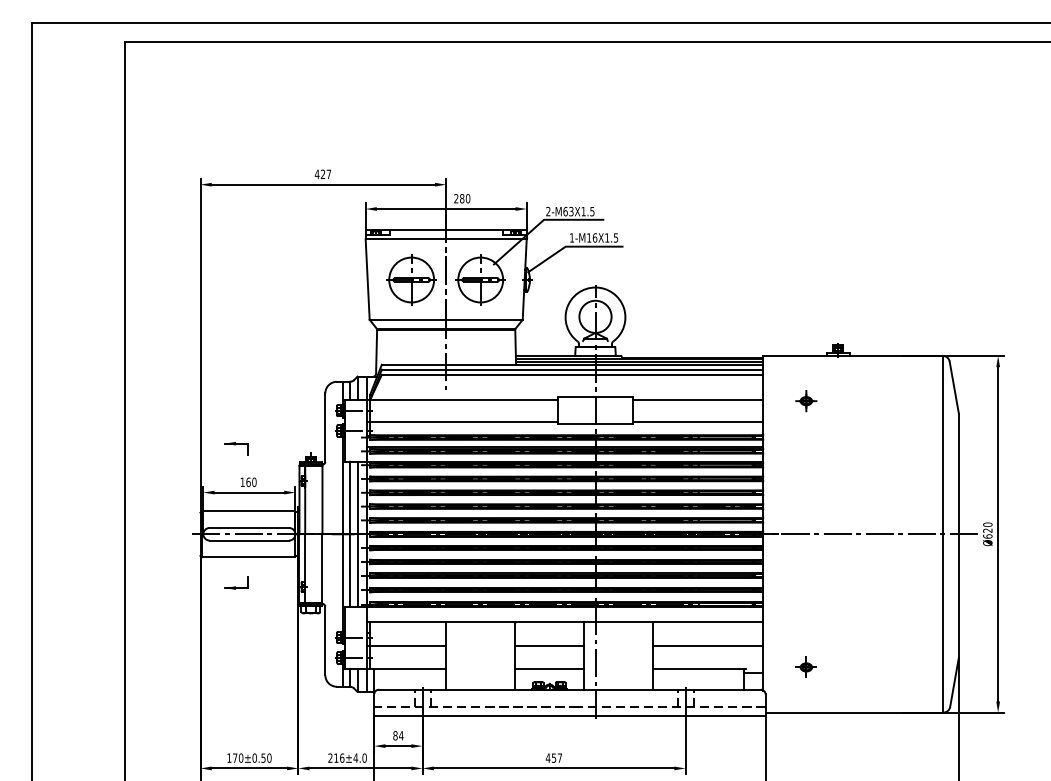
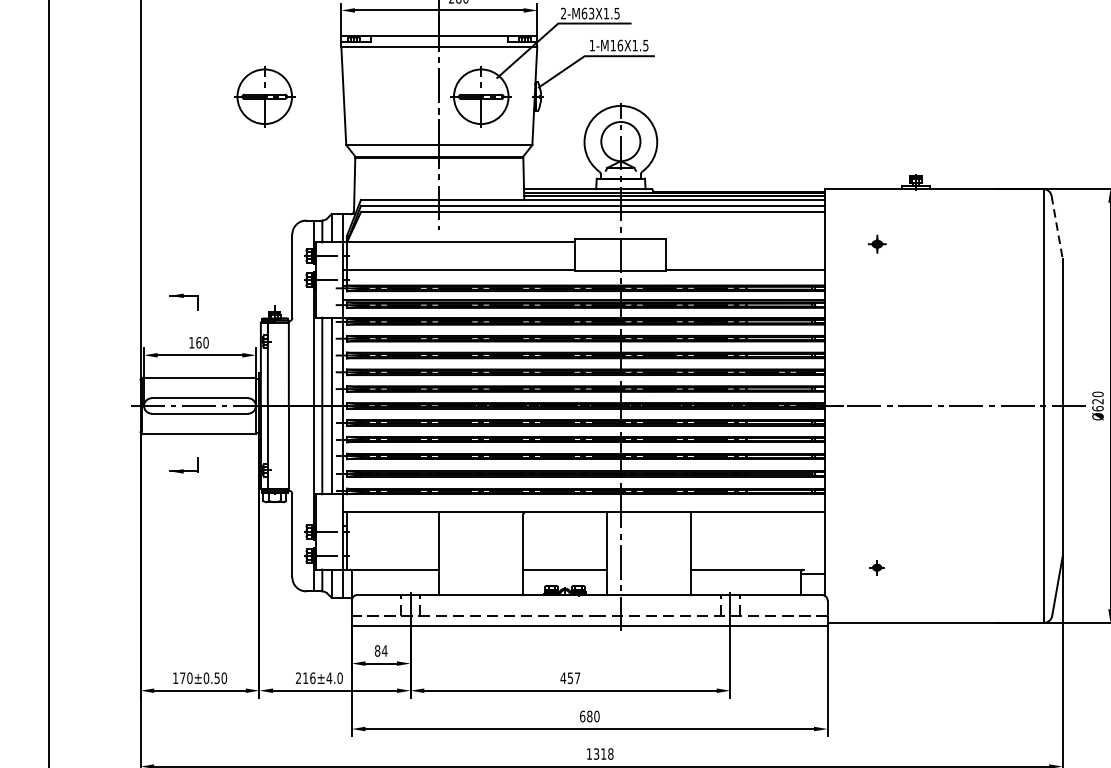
part: (411, 279) -> (264, 96), moved
line: (954, 388) -> (1057, 228), solid -> dashed
line: (697, 399) -> (744, 242), removed
part: (806, 401) -> (877, 244), size x0.7
line: (406, 646) -> (391, 542), removed
line: (549, 646) -> (564, 542), removed
line: (708, 646) -> (758, 542), removed
part: (805, 666) -> (876, 566), size x0.6

